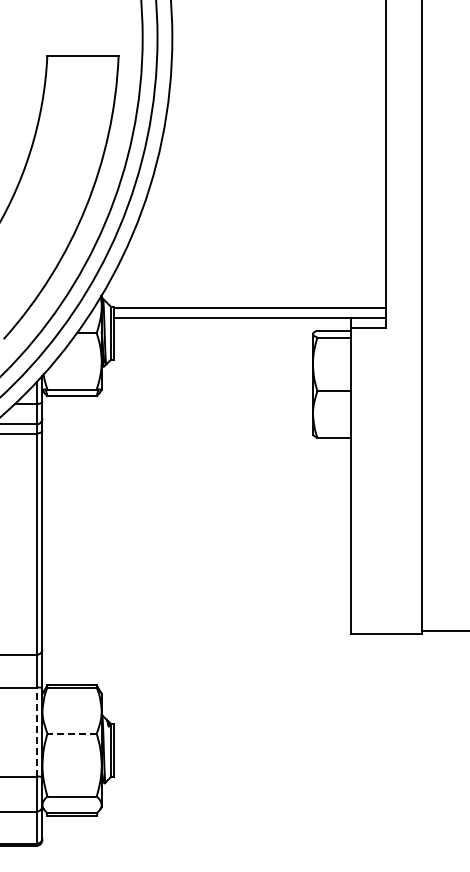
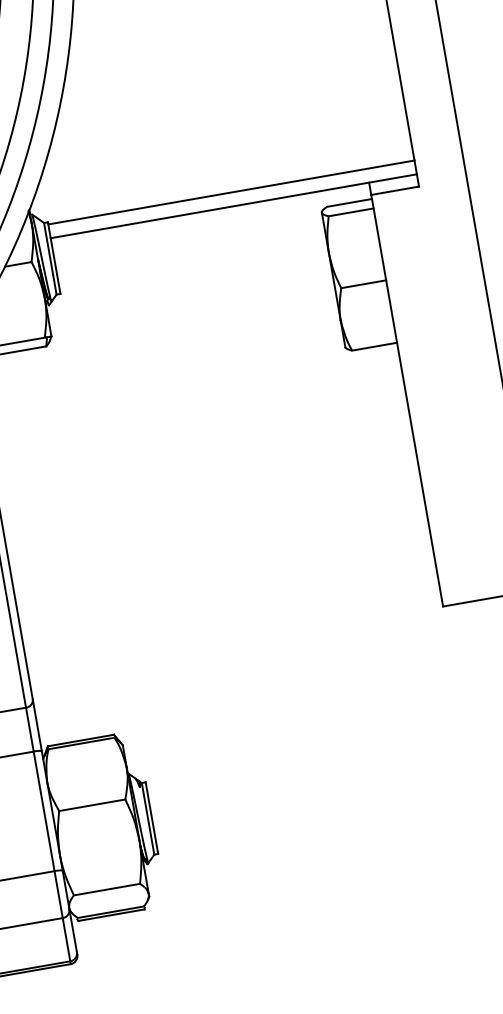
line: (36, 732) -> (44, 812), dashed -> solid
line: (72, 733) -> (92, 804), dashed -> solid

